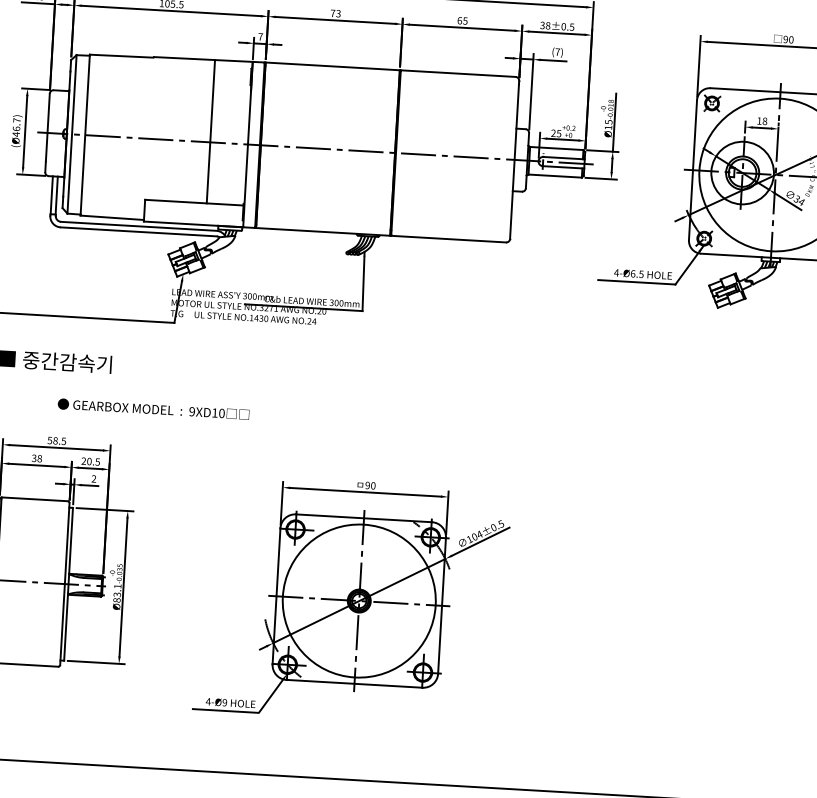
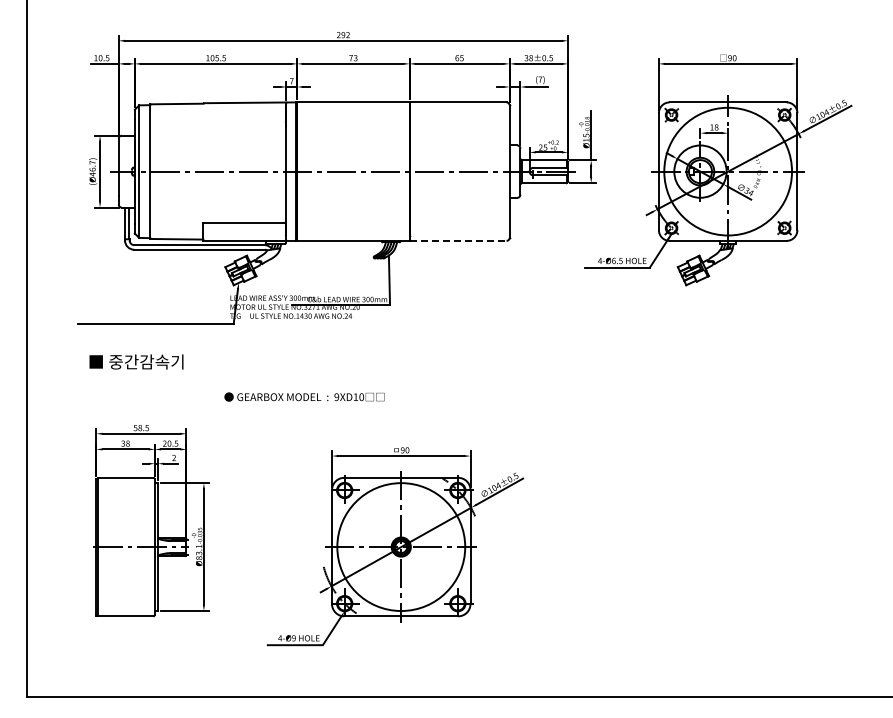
line: (210, 131) -> (254, 162), removed
line: (448, 238) -> (458, 240), solid -> dashed
text: (153, 408) -> (304, 396), moved

